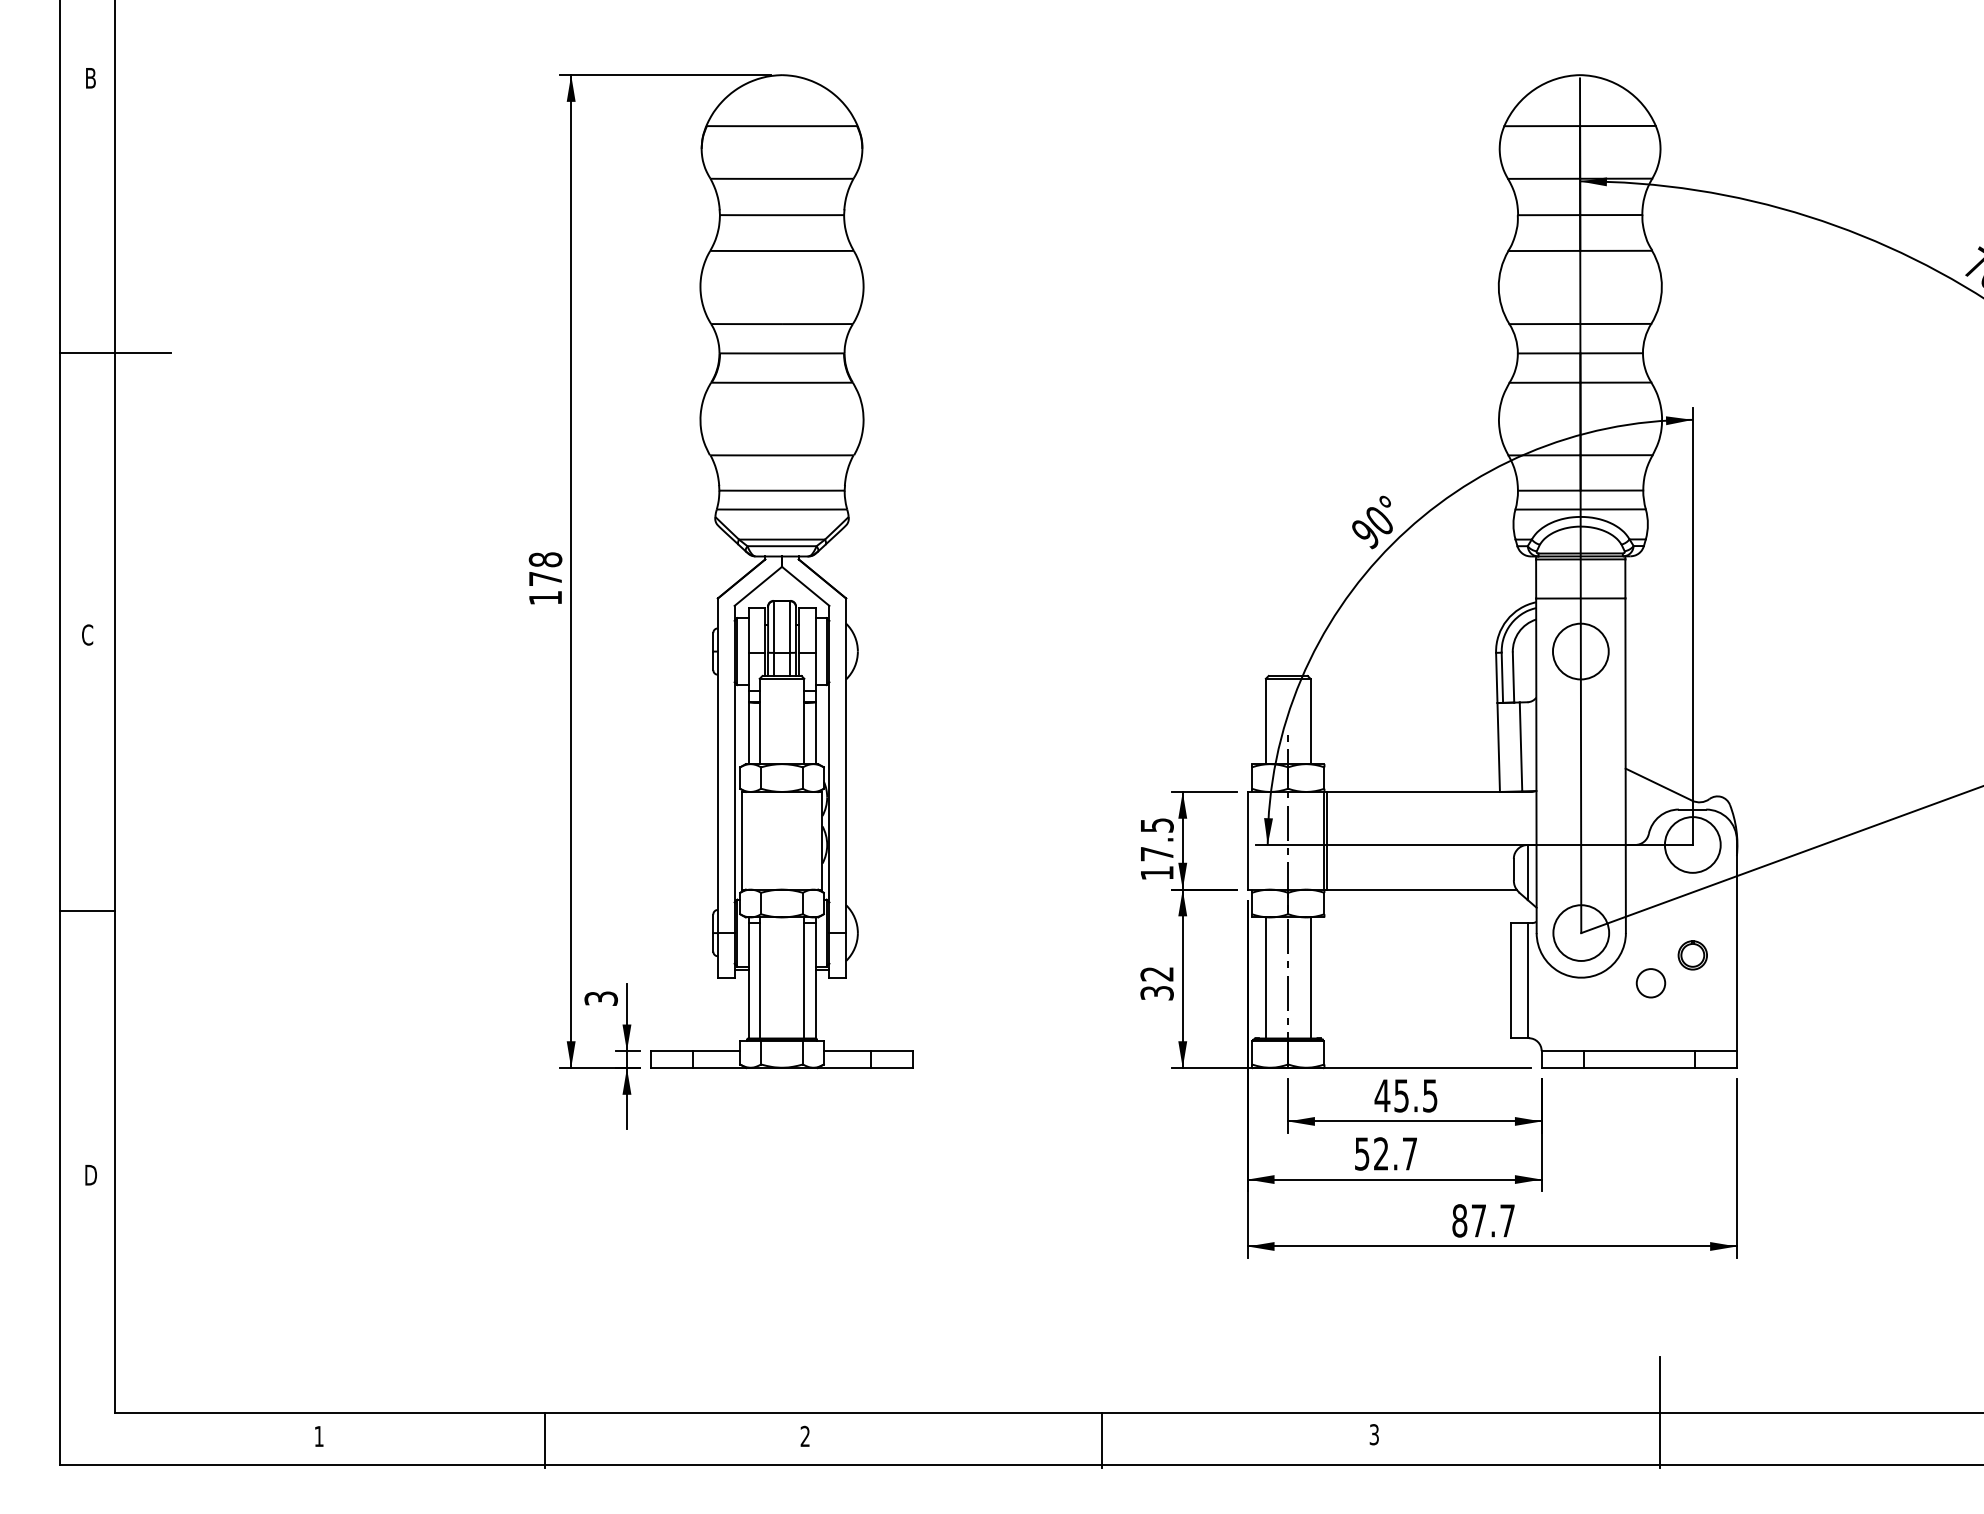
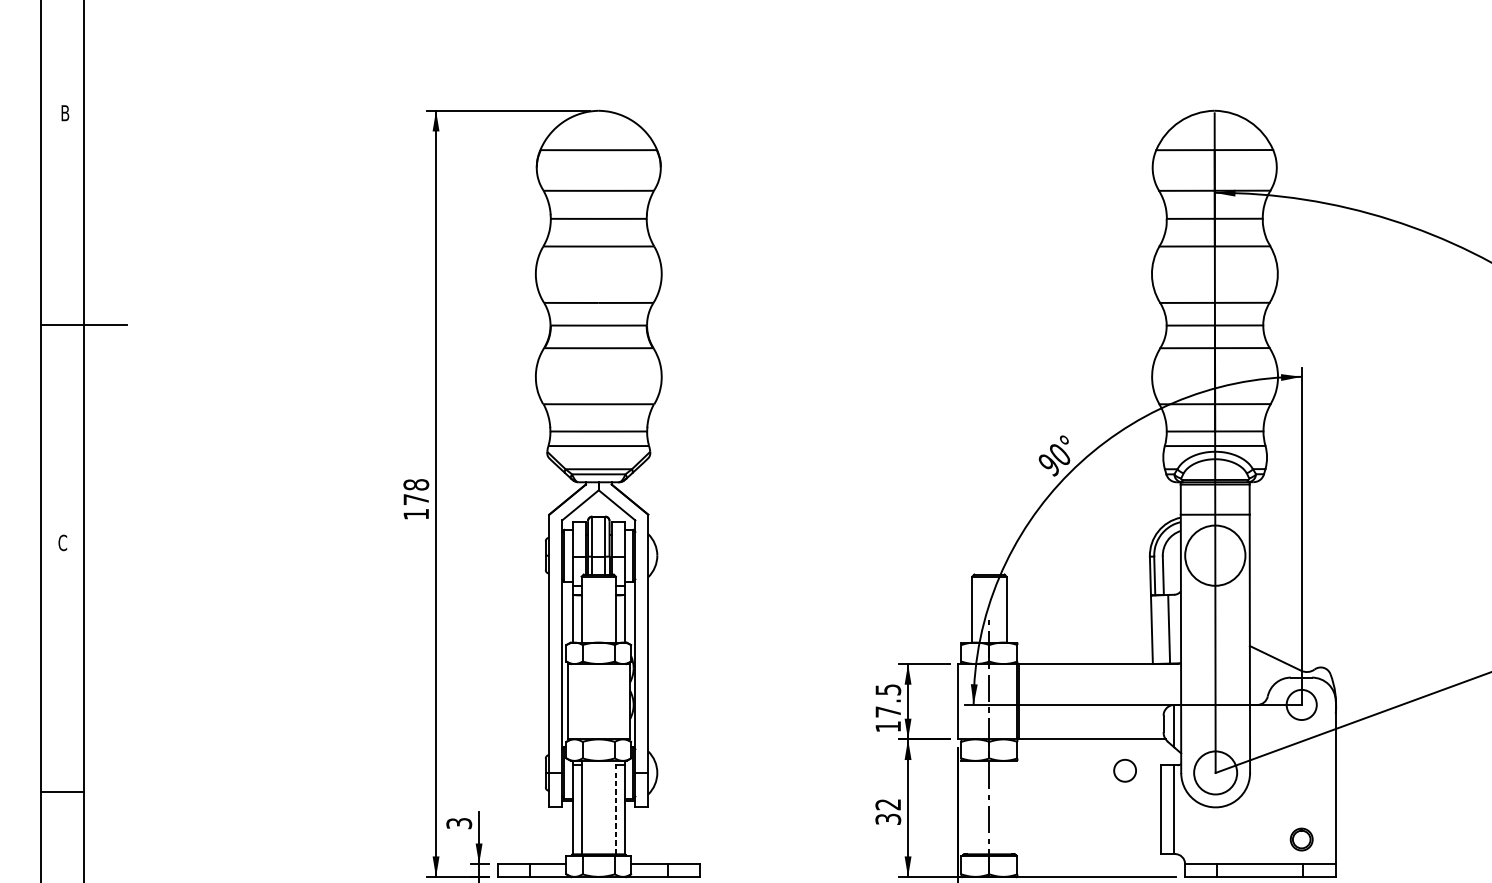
circle: (1580, 651) -> (1215, 555), size x1.4
circle: (1692, 844) -> (1301, 704), size x0.7
line: (87, 910) -> (62, 791), moved
part: (1692, 955) -> (1301, 839), moved
line: (804, 977) -> (616, 807), solid -> dashed
line: (1265, 977) -> (971, 807), removed
line: (1310, 977) -> (1006, 807), removed
circle: (1650, 983) -> (1124, 770), moved

